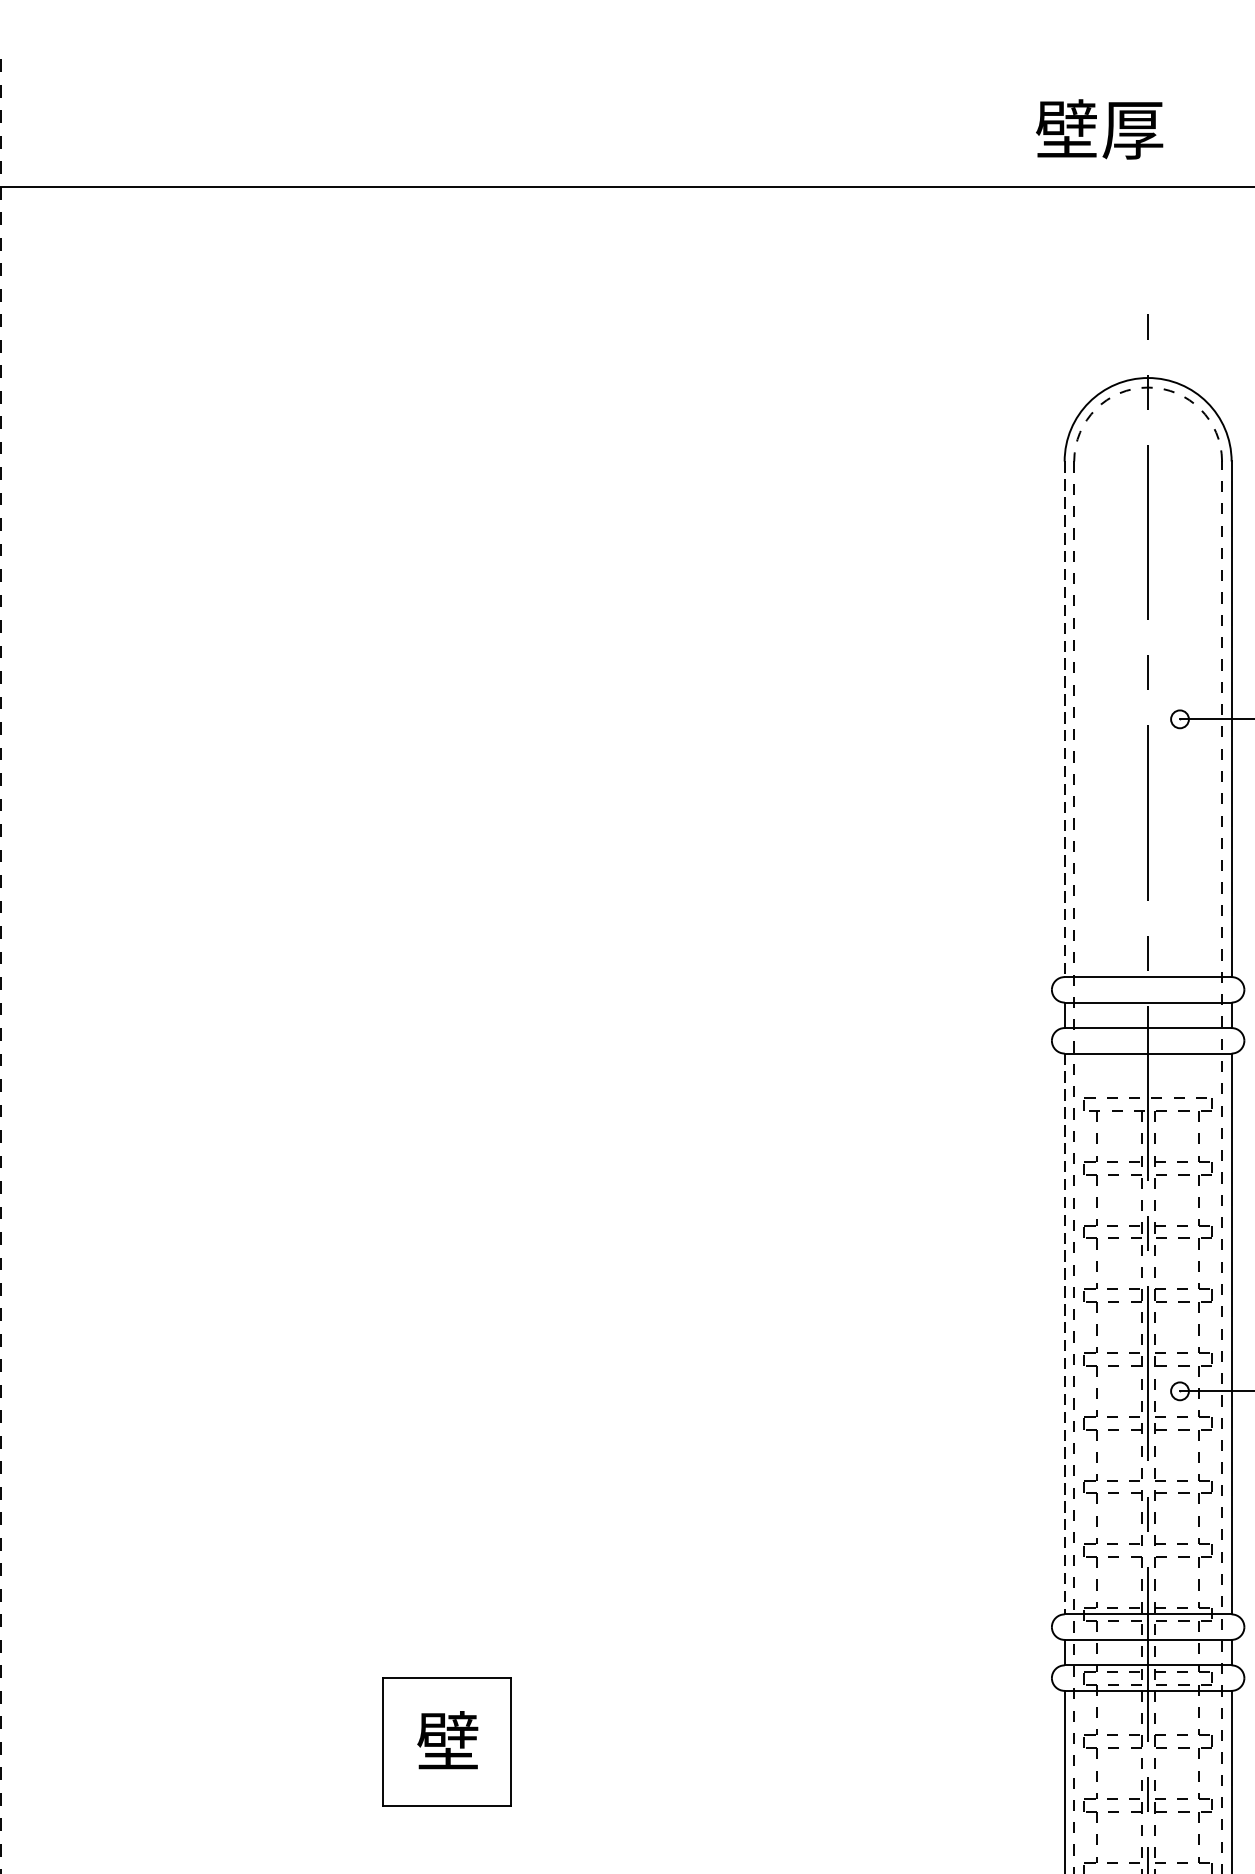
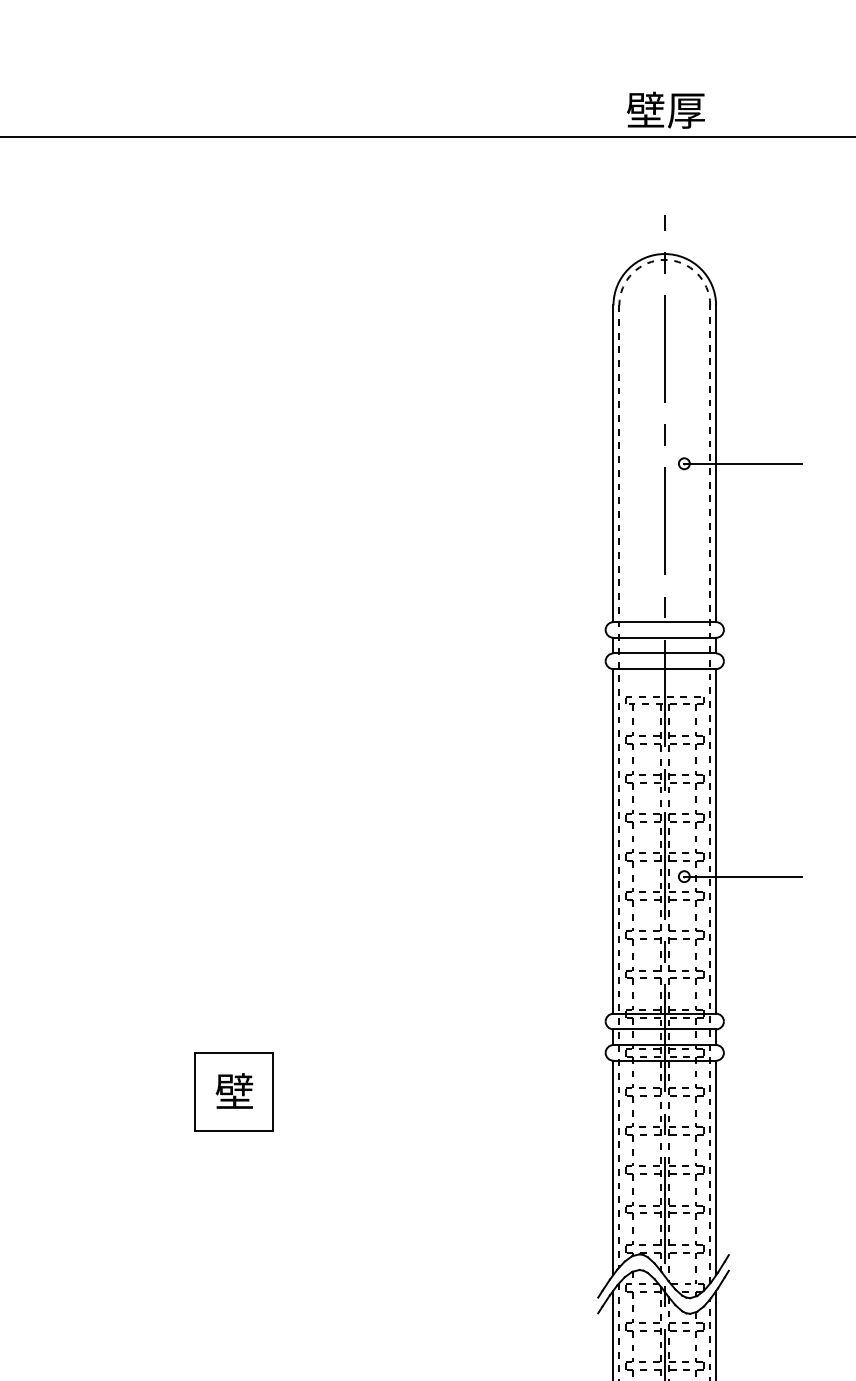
text: (1098, 128) -> (665, 109), moved
line: (1064, 720) -> (613, 464), dashed -> solid
line: (1064, 1334) -> (613, 841), dashed -> solid

